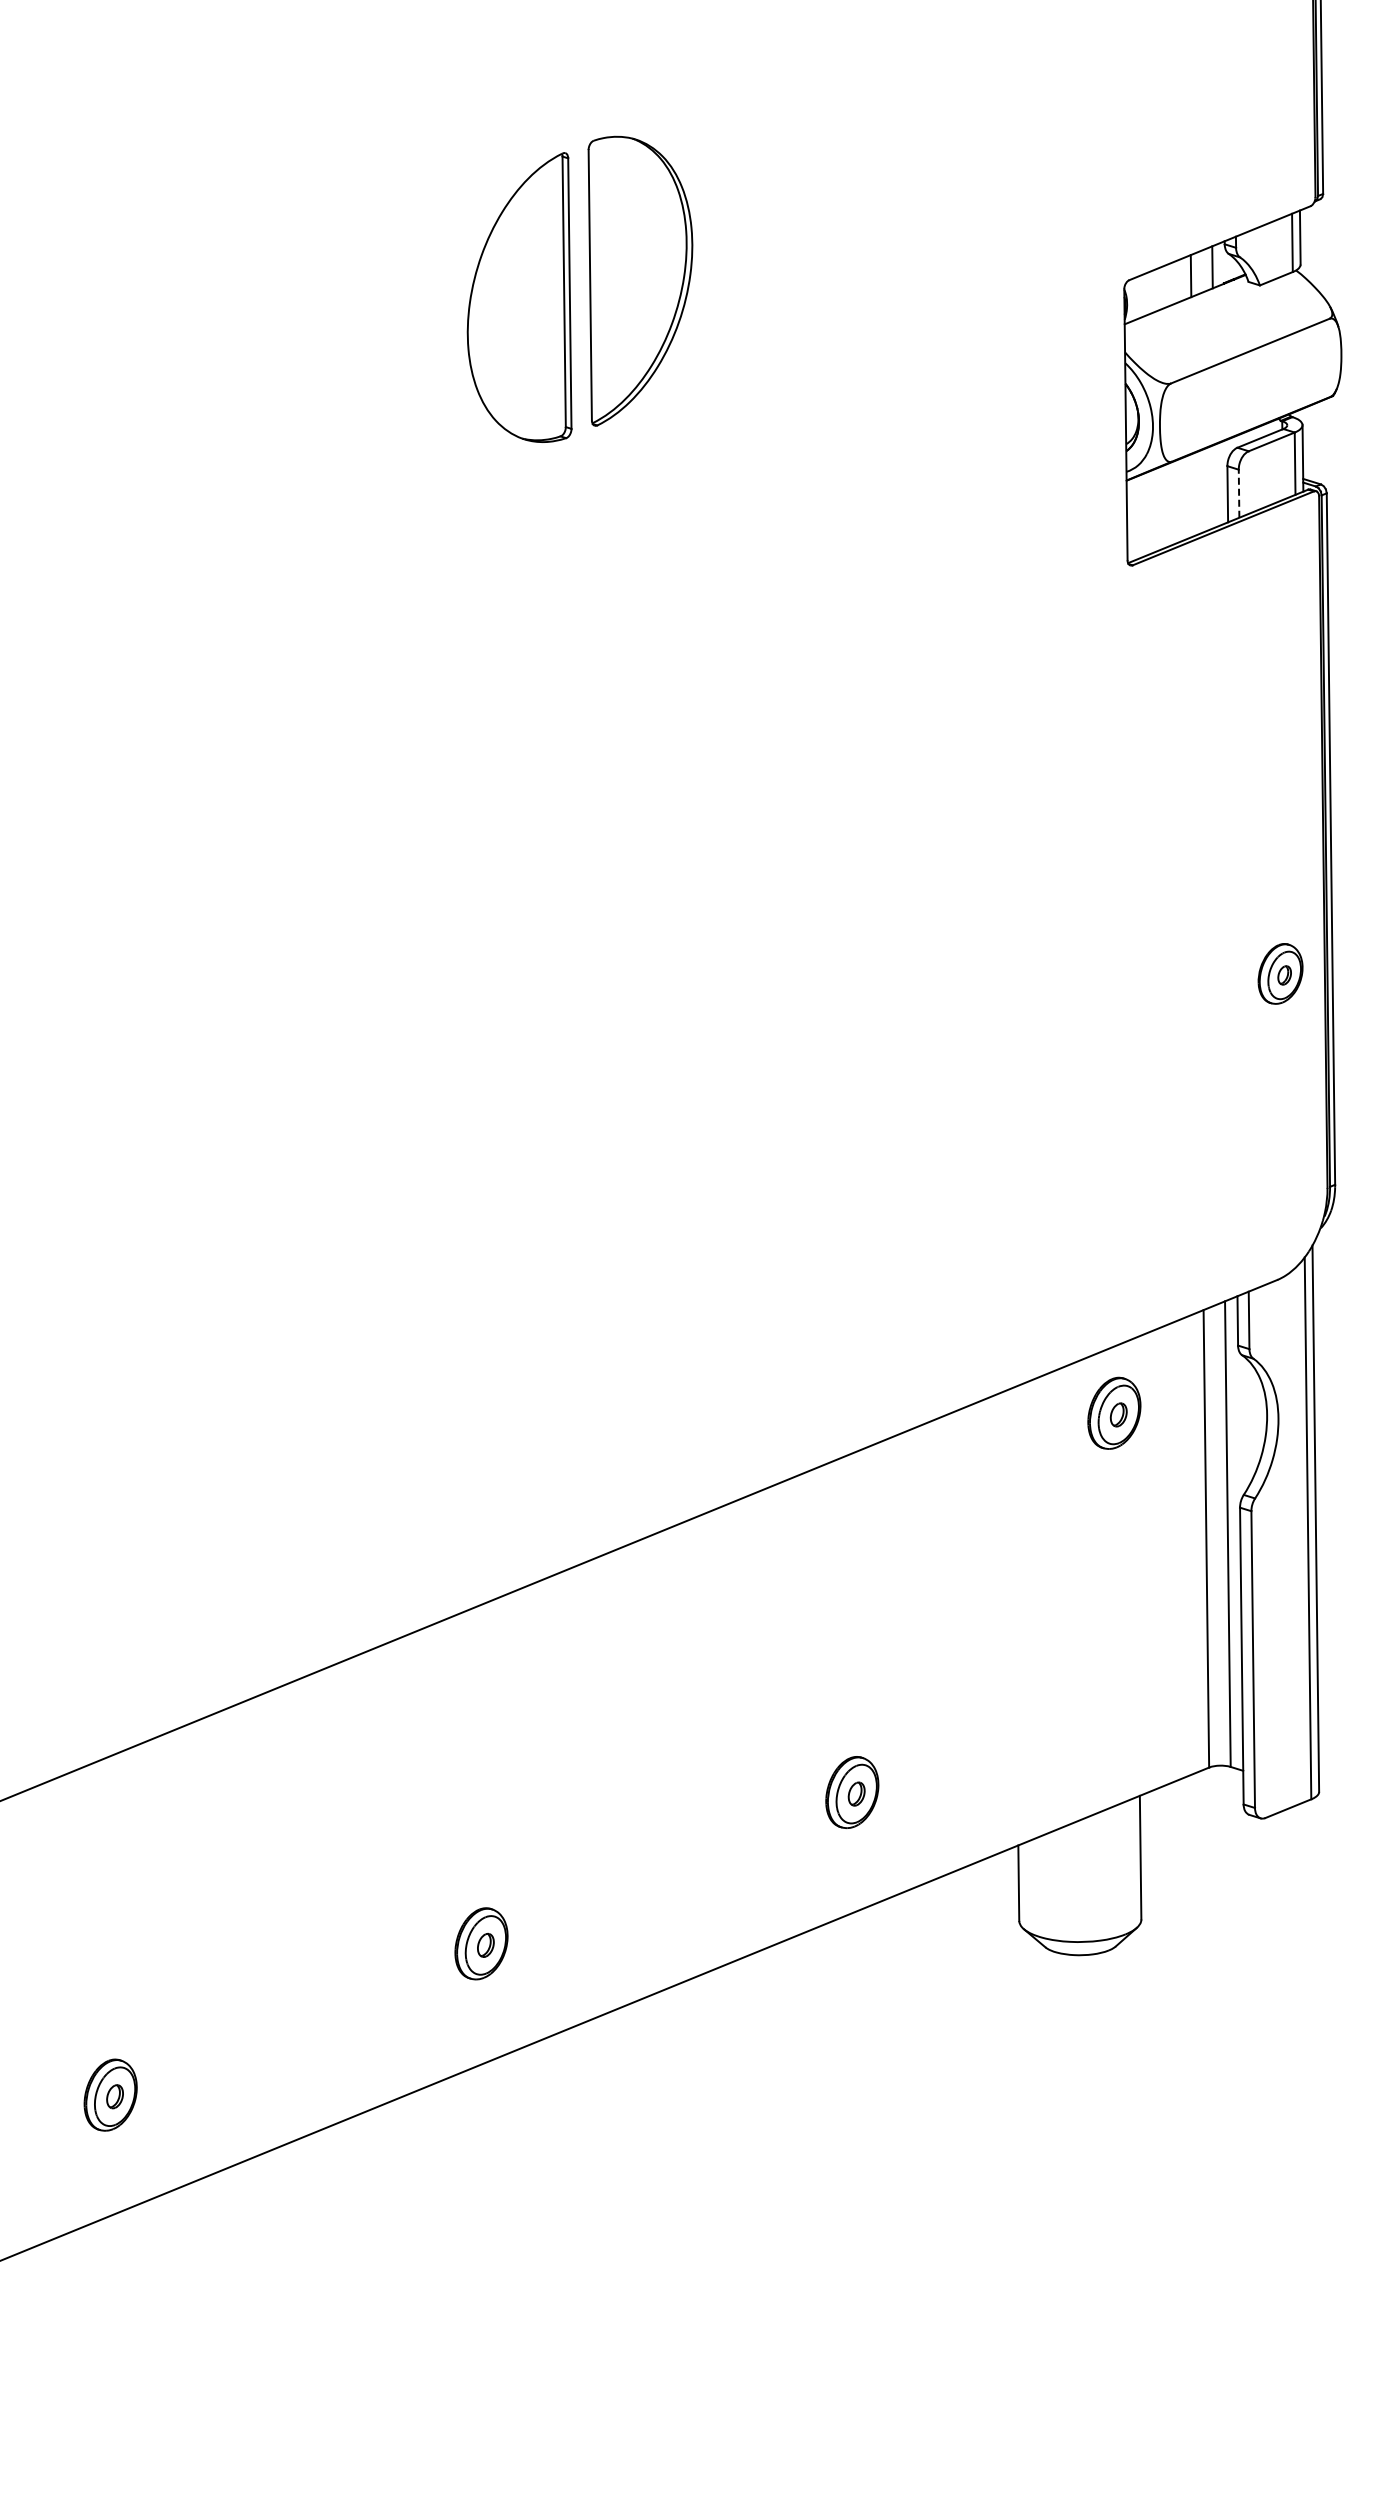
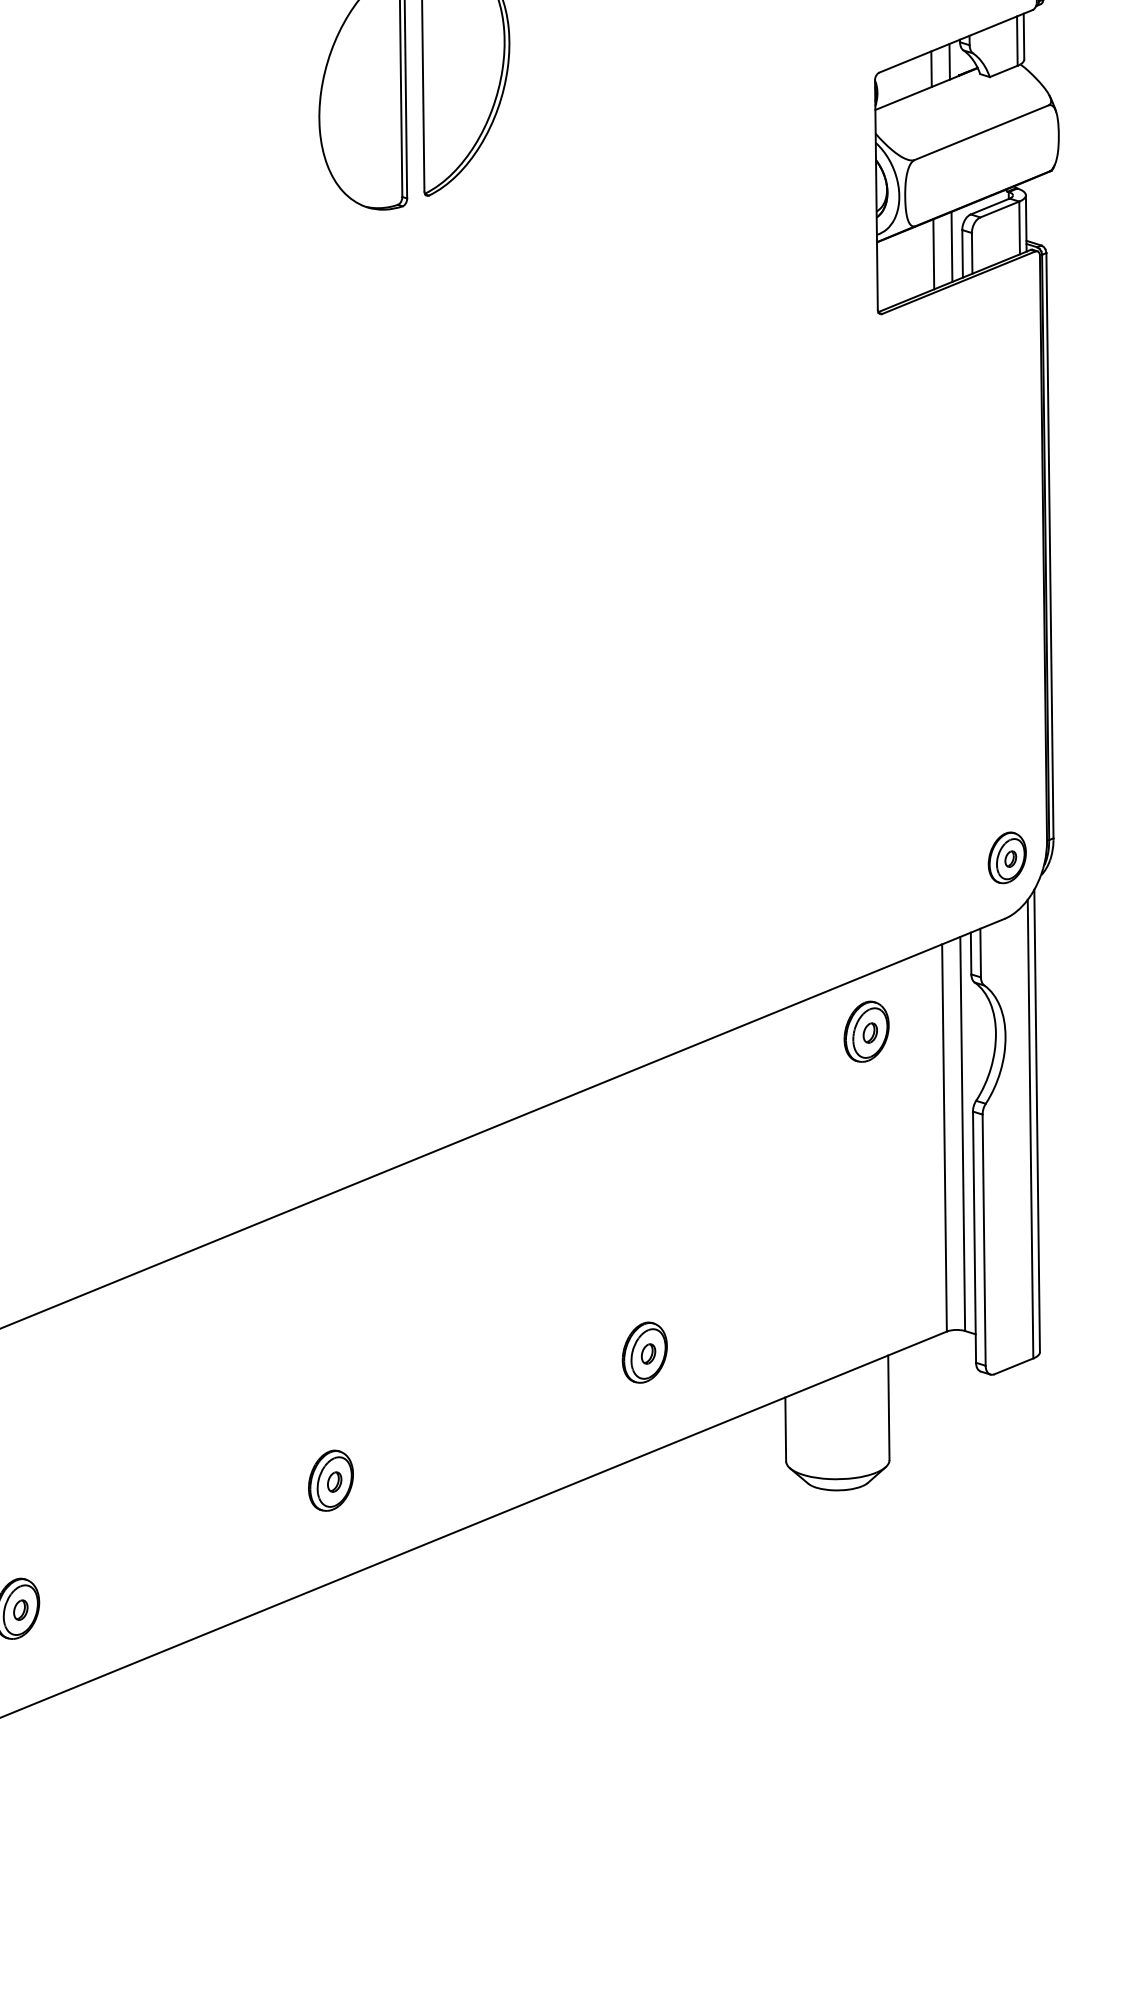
line: (1214, 485) -> (951, 246), added
line: (1239, 493) -> (972, 253), dashed -> solid
line: (1193, 494) -> (933, 254), added
part: (1280, 973) -> (1007, 857), moved

